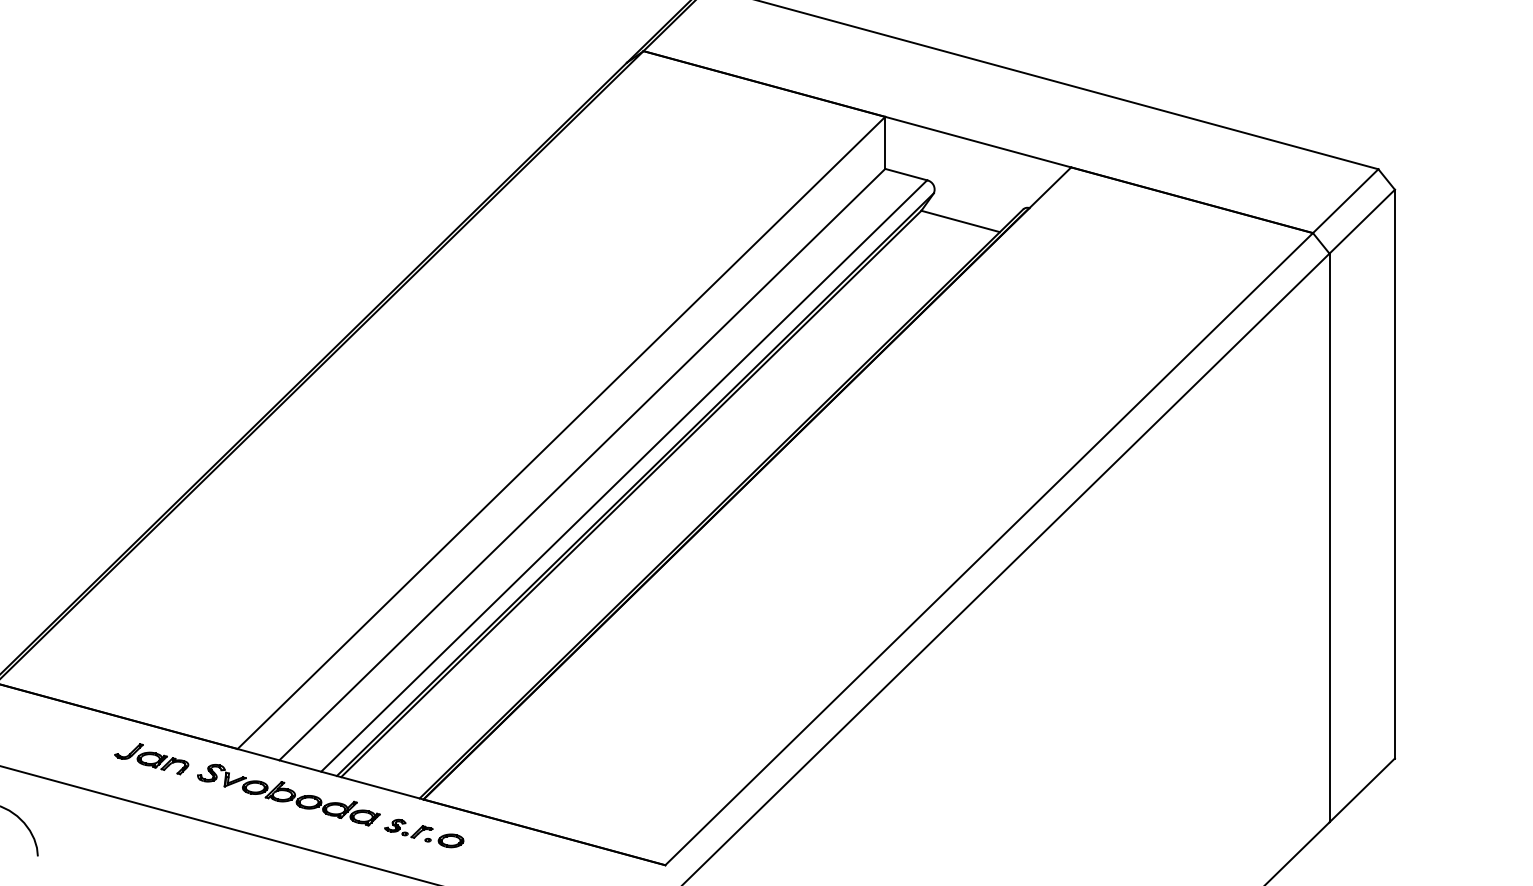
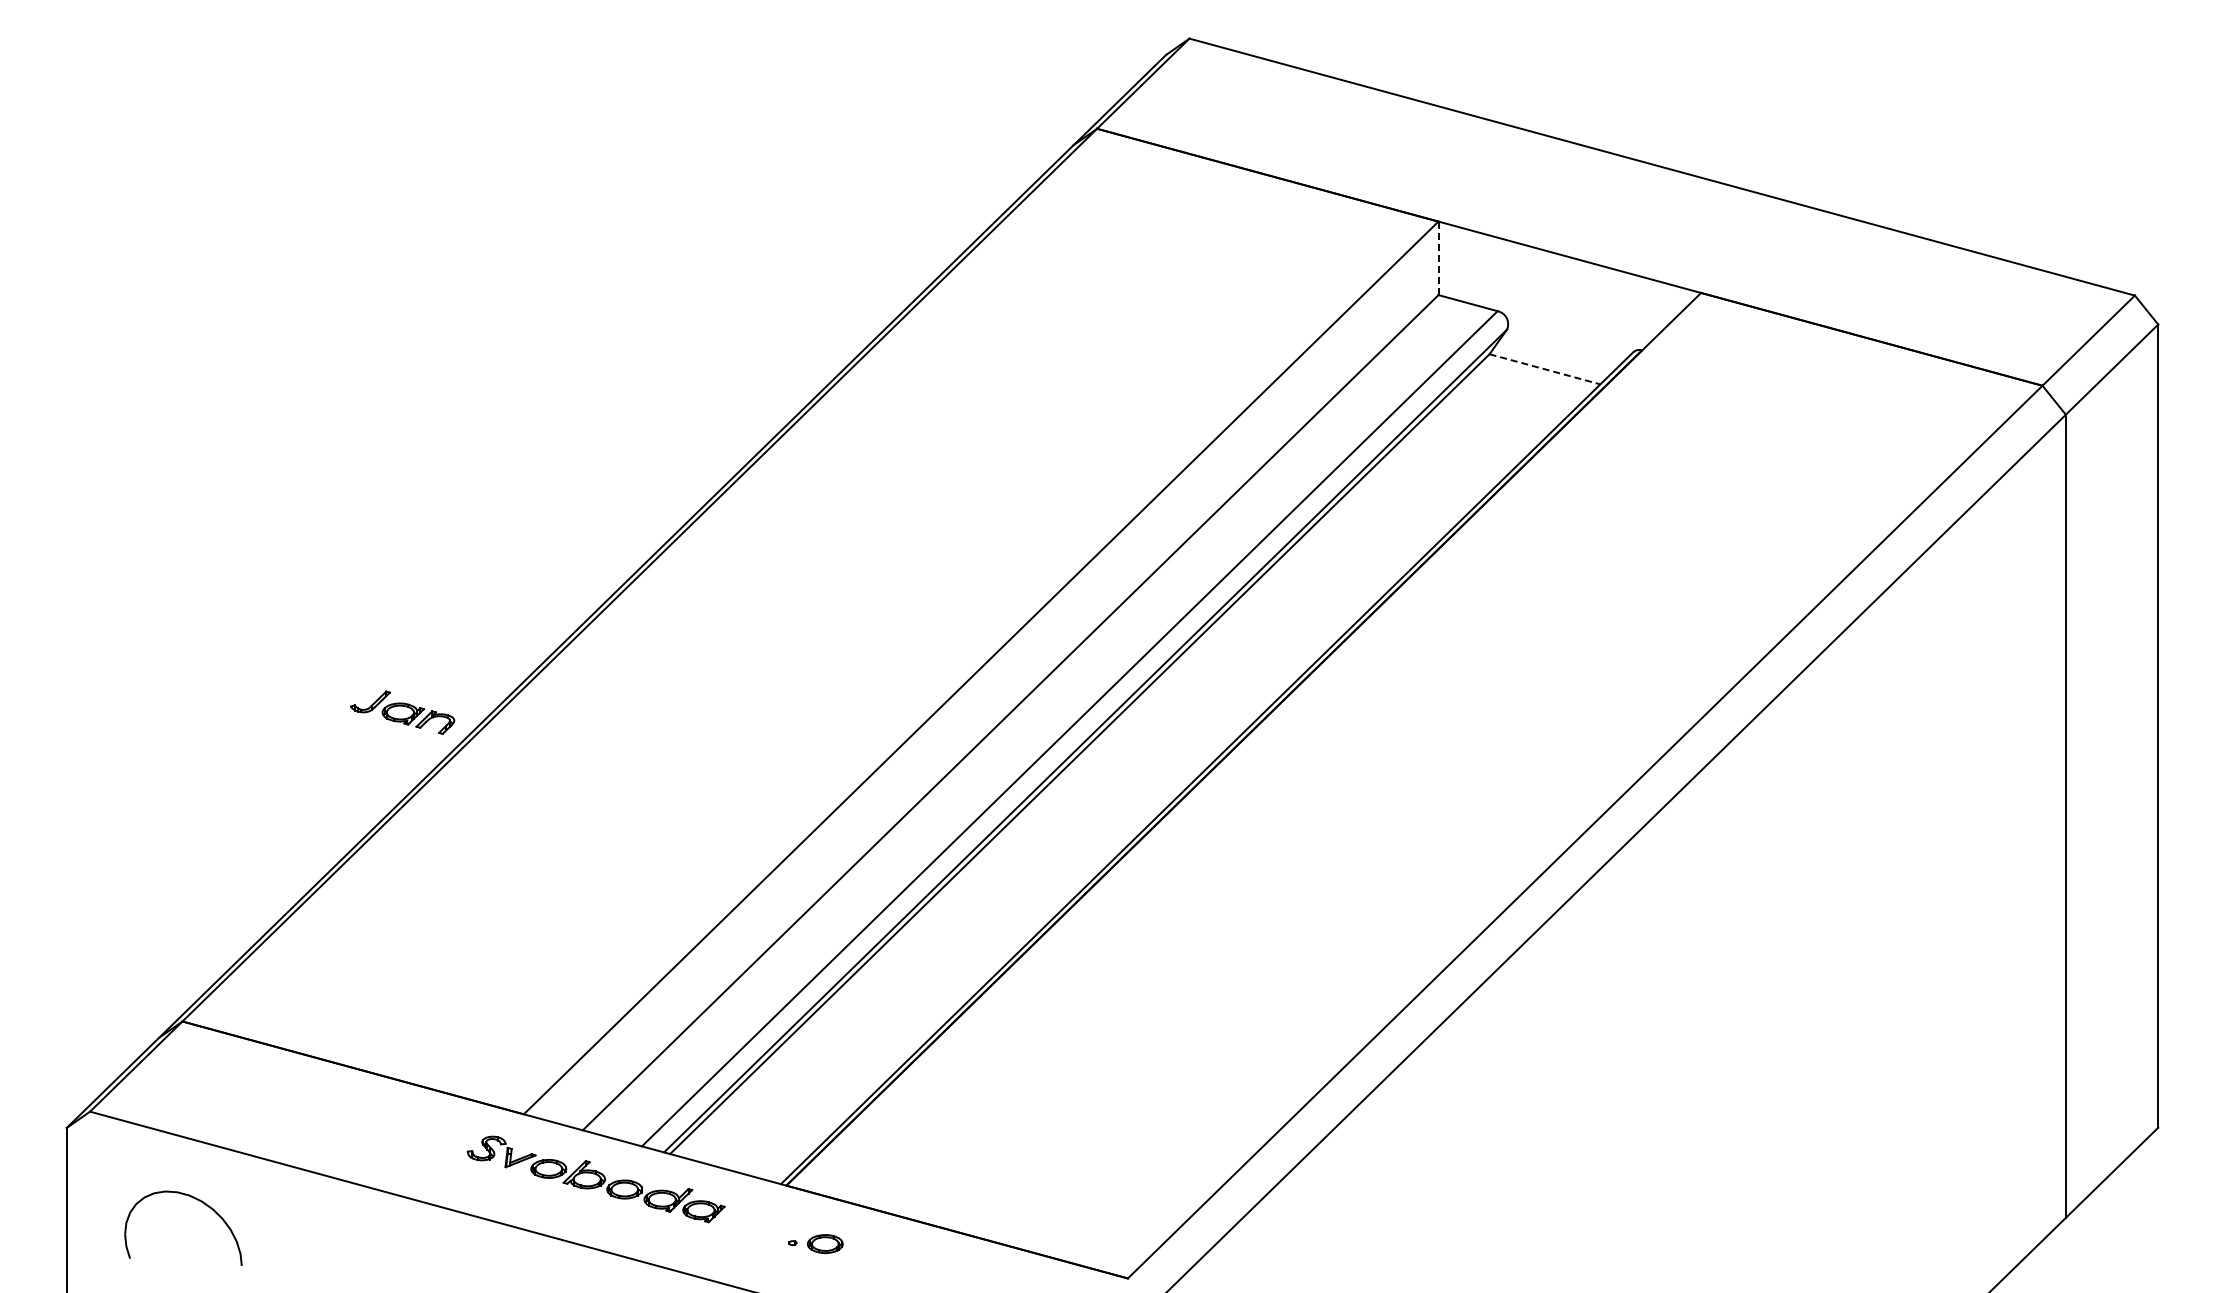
line: (885, 143) -> (1438, 258), solid -> dashed
line: (961, 221) -> (1545, 369), solid -> dashed
part: (151, 759) -> (402, 712), moved
part: (408, 828) -> (765, 1226), removed

